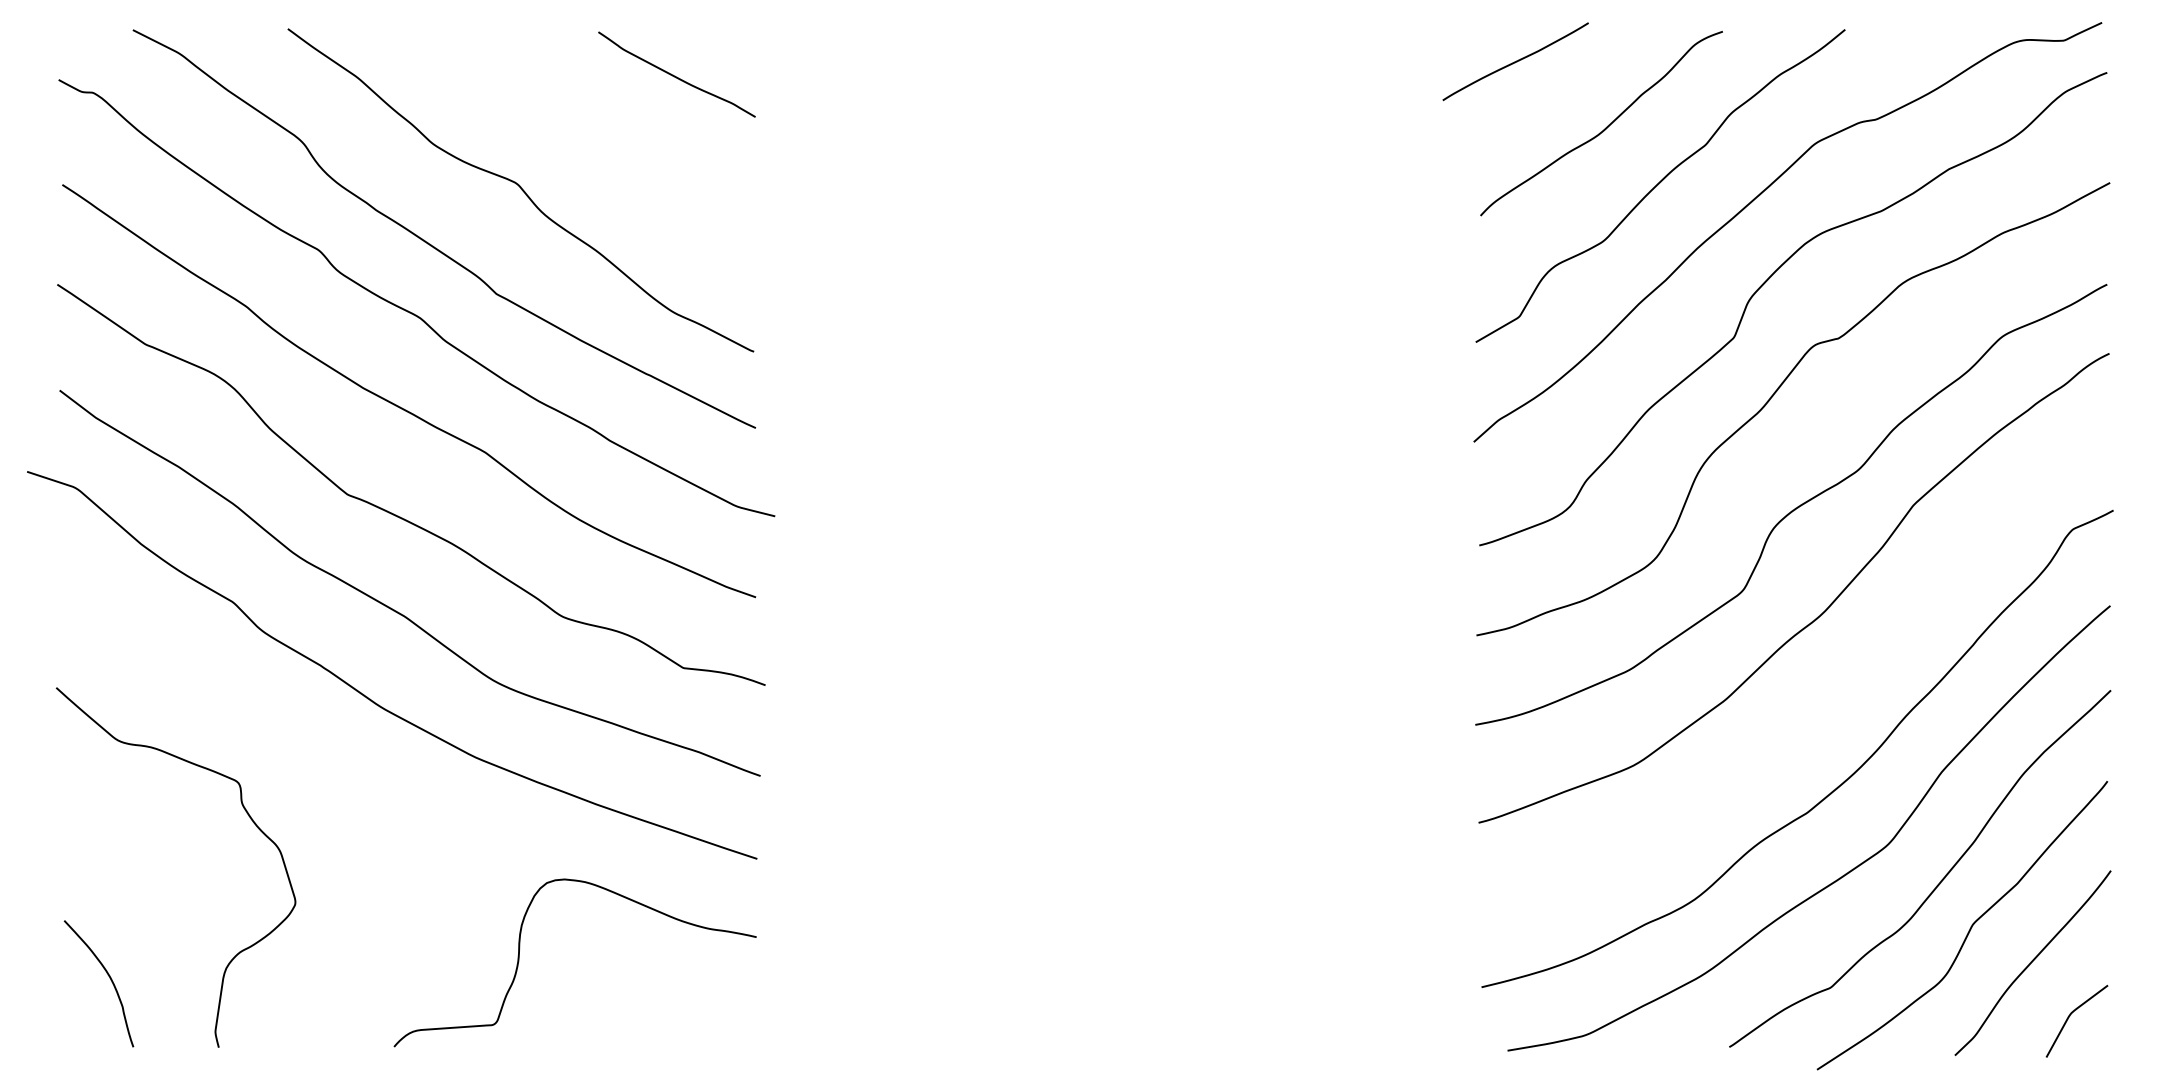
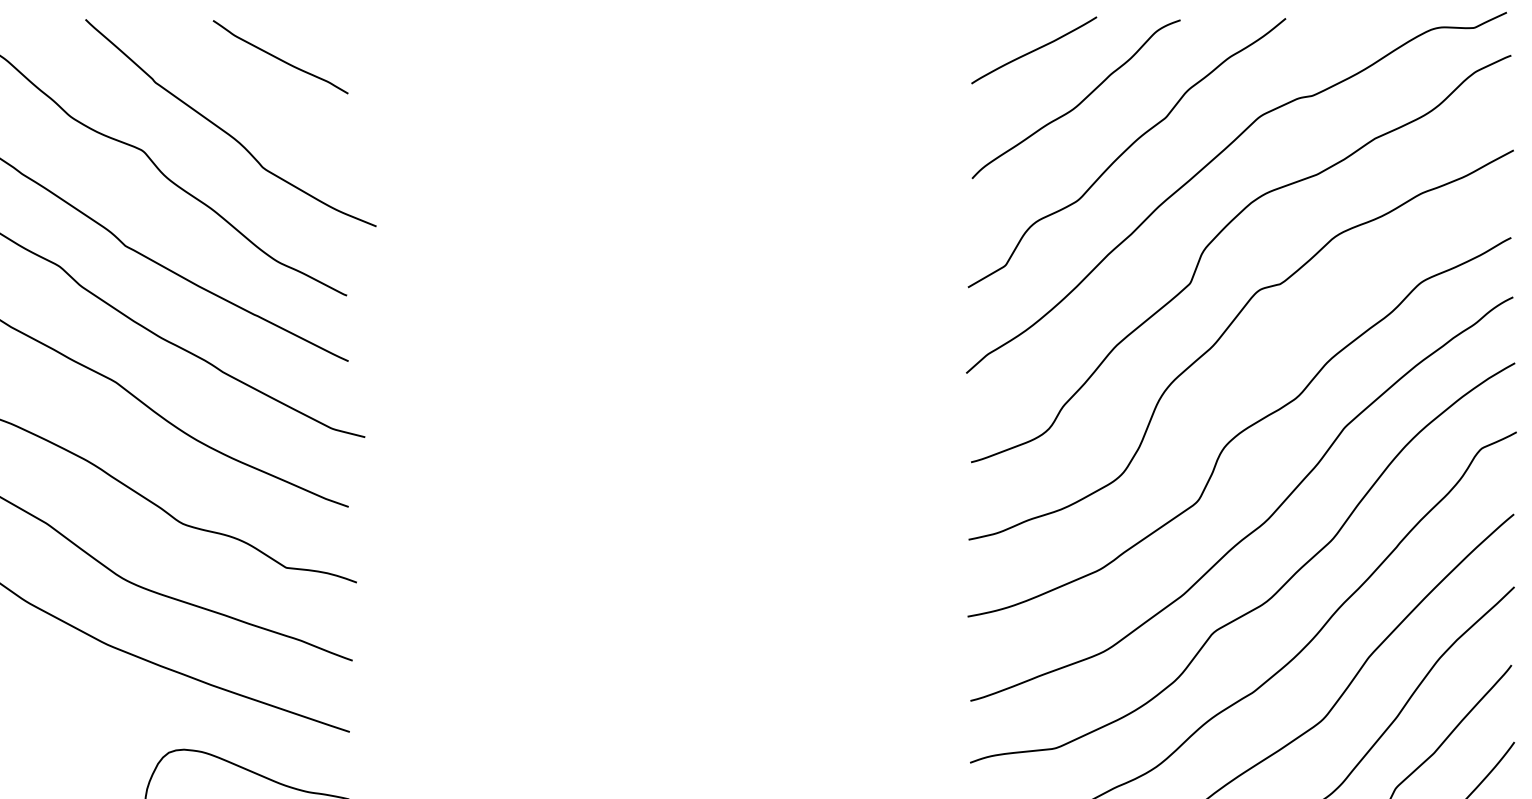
curve: (1515, 61) -> (1034, 50), moved
curve: (611, 159) -> (224, 130), added
curve: (1824, 704) -> (1268, 599), added

